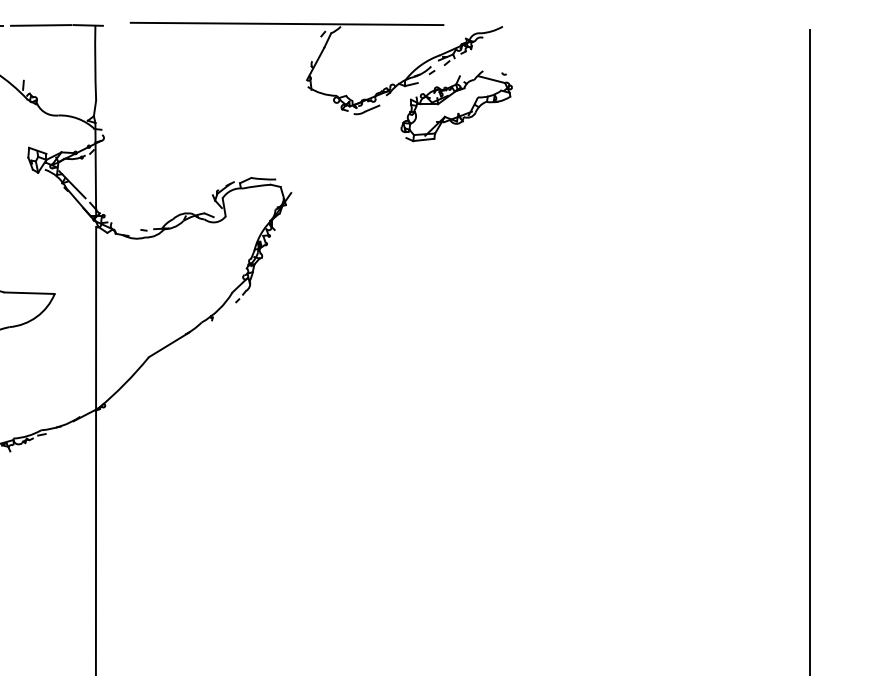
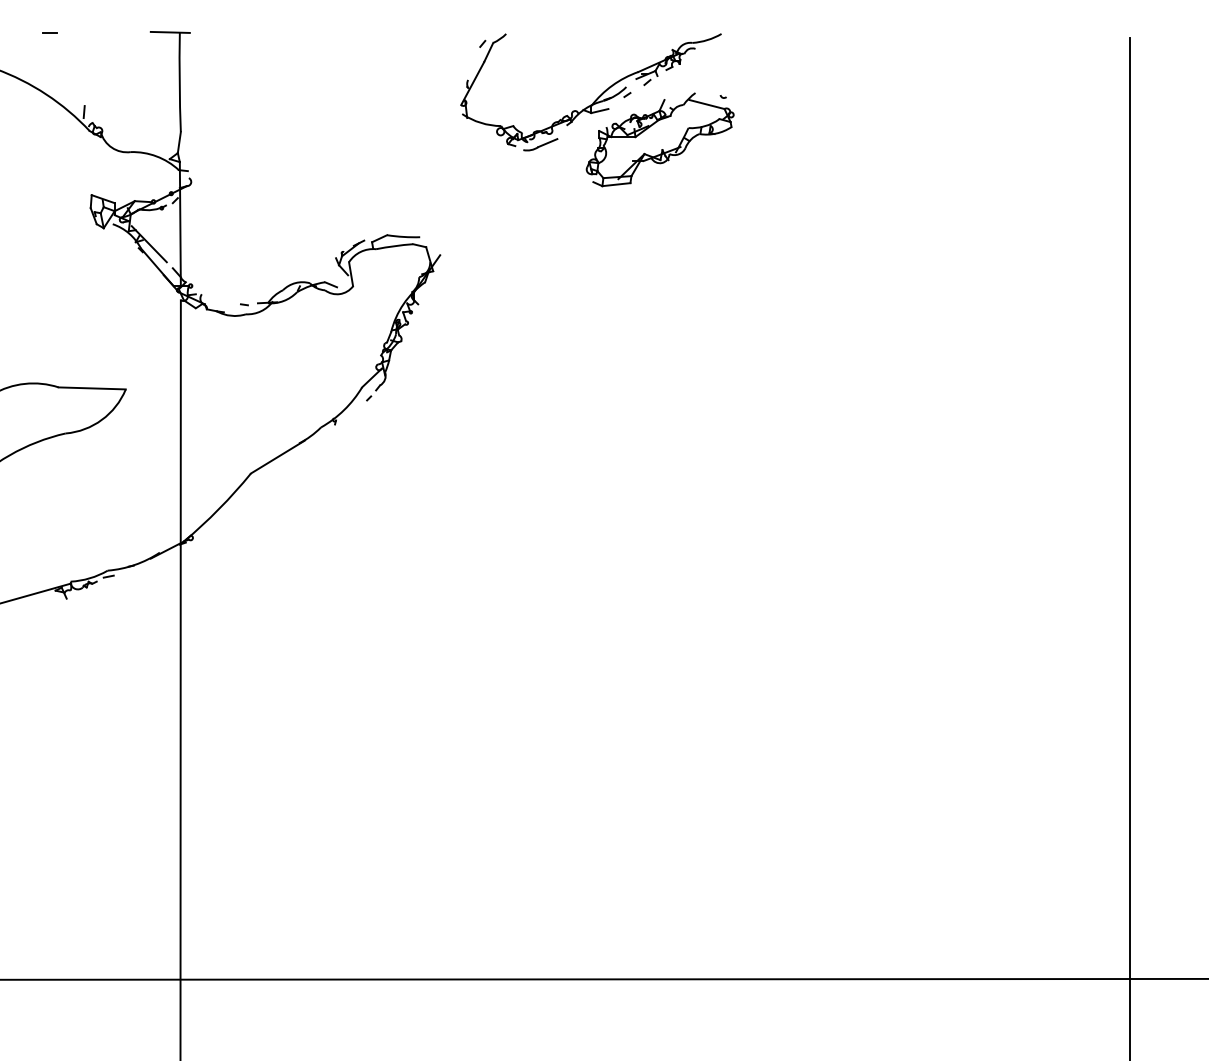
line: (286, 23) -> (434, 29), removed
line: (40, 24) -> (107, 31), removed

